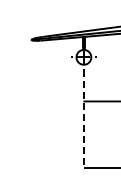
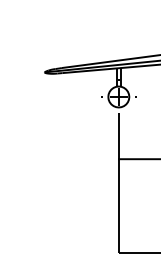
line: (83, 119) -> (118, 184), dashed -> solid

